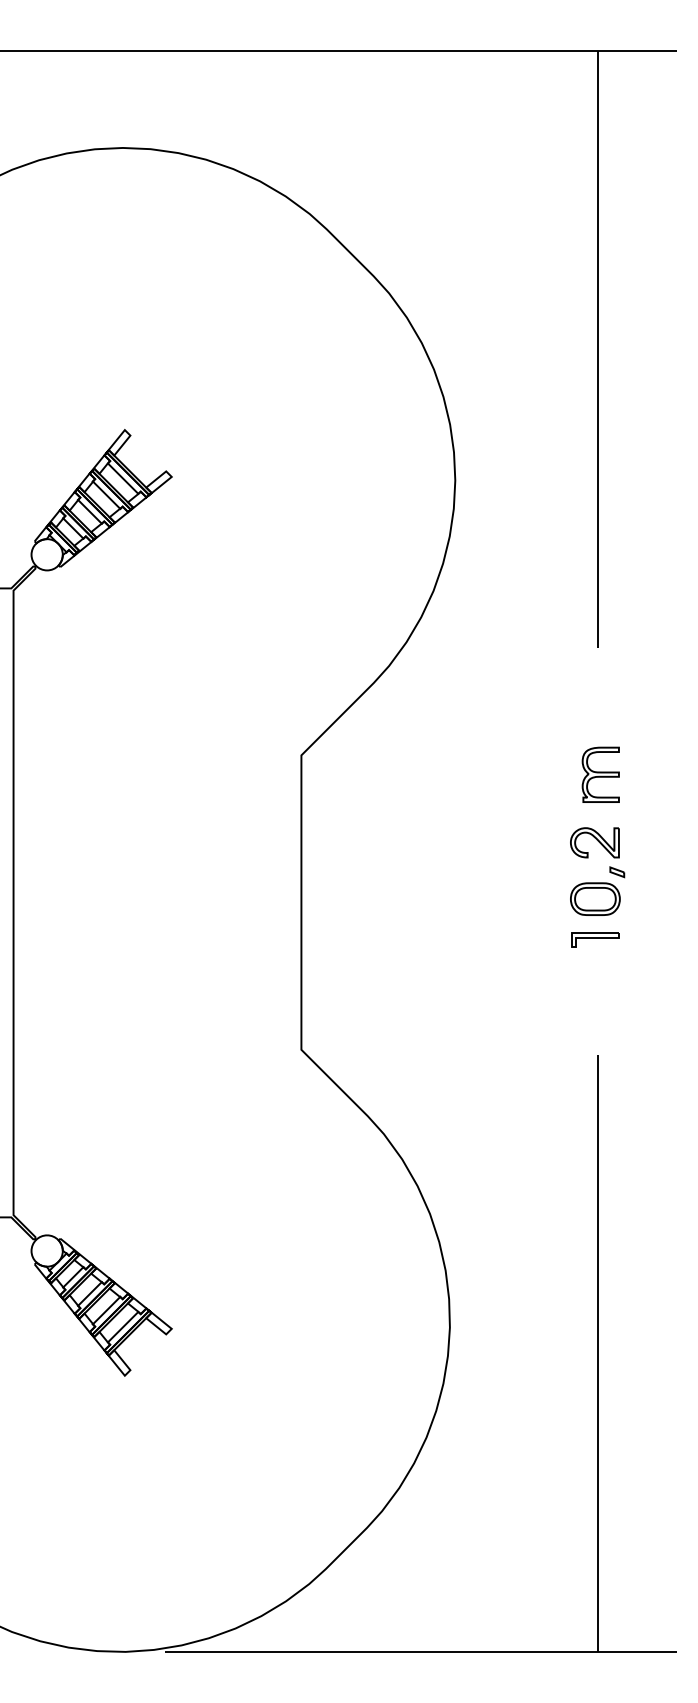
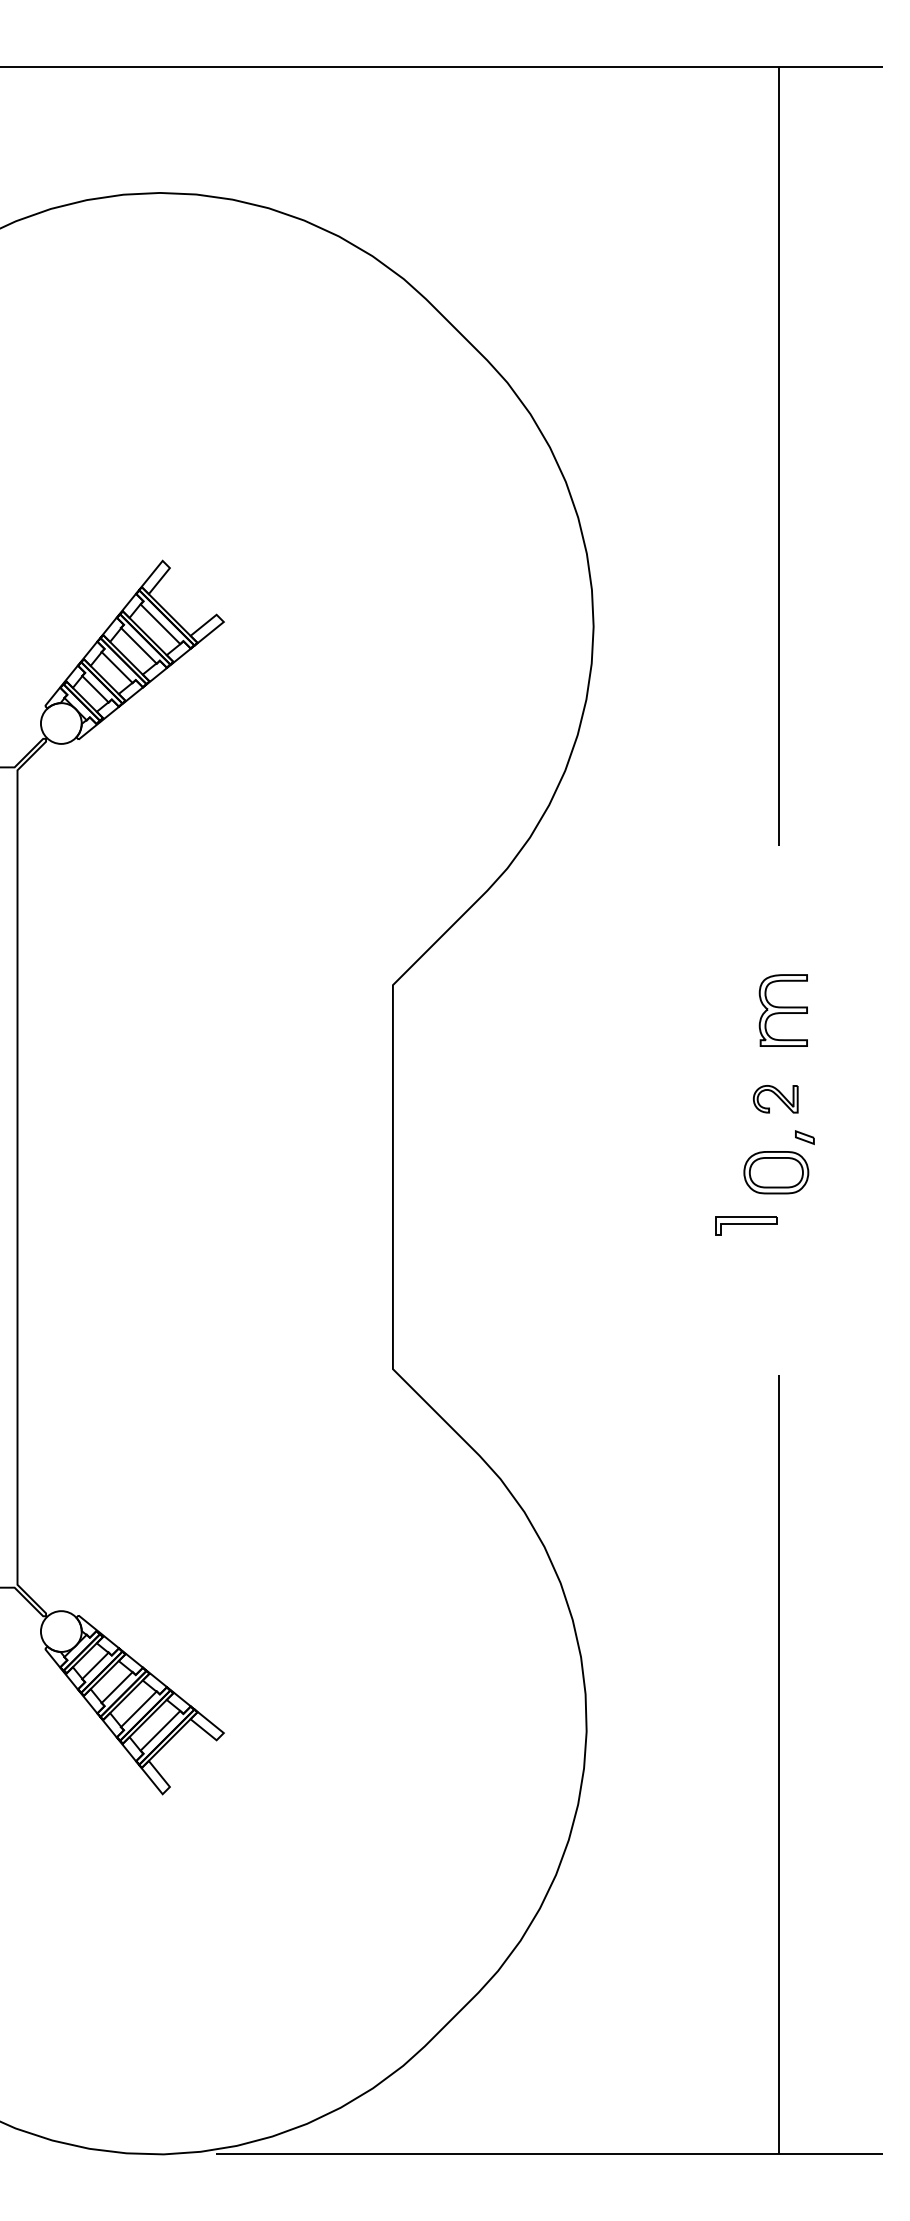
part: (594, 842) -> (775, 1098), size x0.7
part: (595, 939) -> (746, 1225), moved

